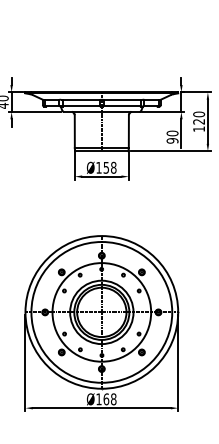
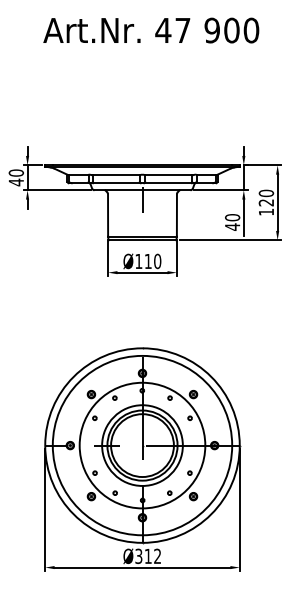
text: (172, 140) -> (232, 226), 90 -> 40
text: (109, 167) -> (152, 261), Ø158 -> Ø110
text: (106, 399) -> (148, 556), Ø168 -> Ø312

